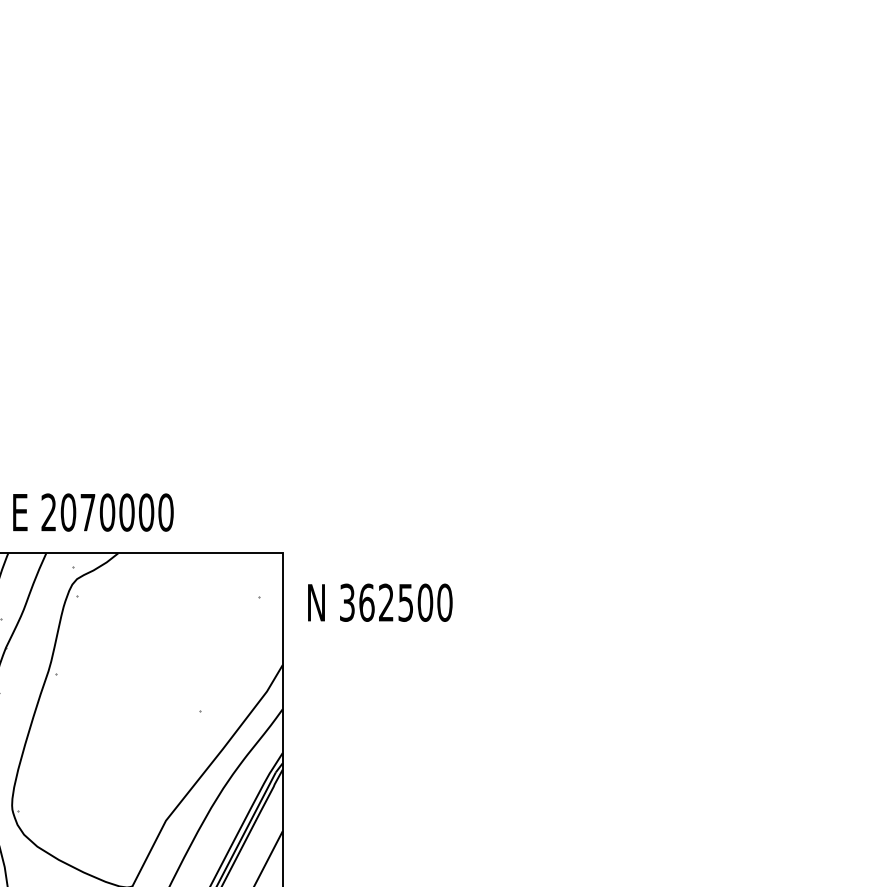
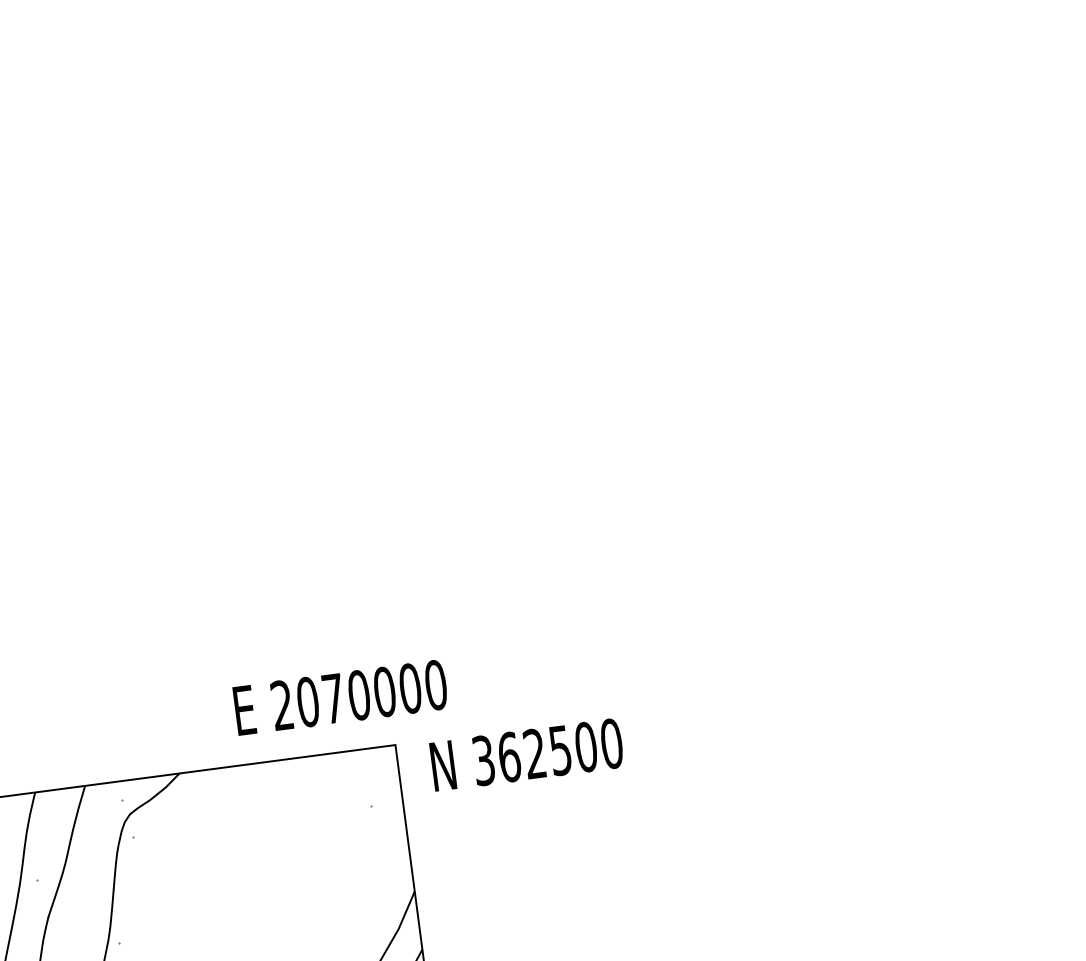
text: (93, 512) -> (340, 697), moved
text: (380, 602) -> (527, 754), moved

